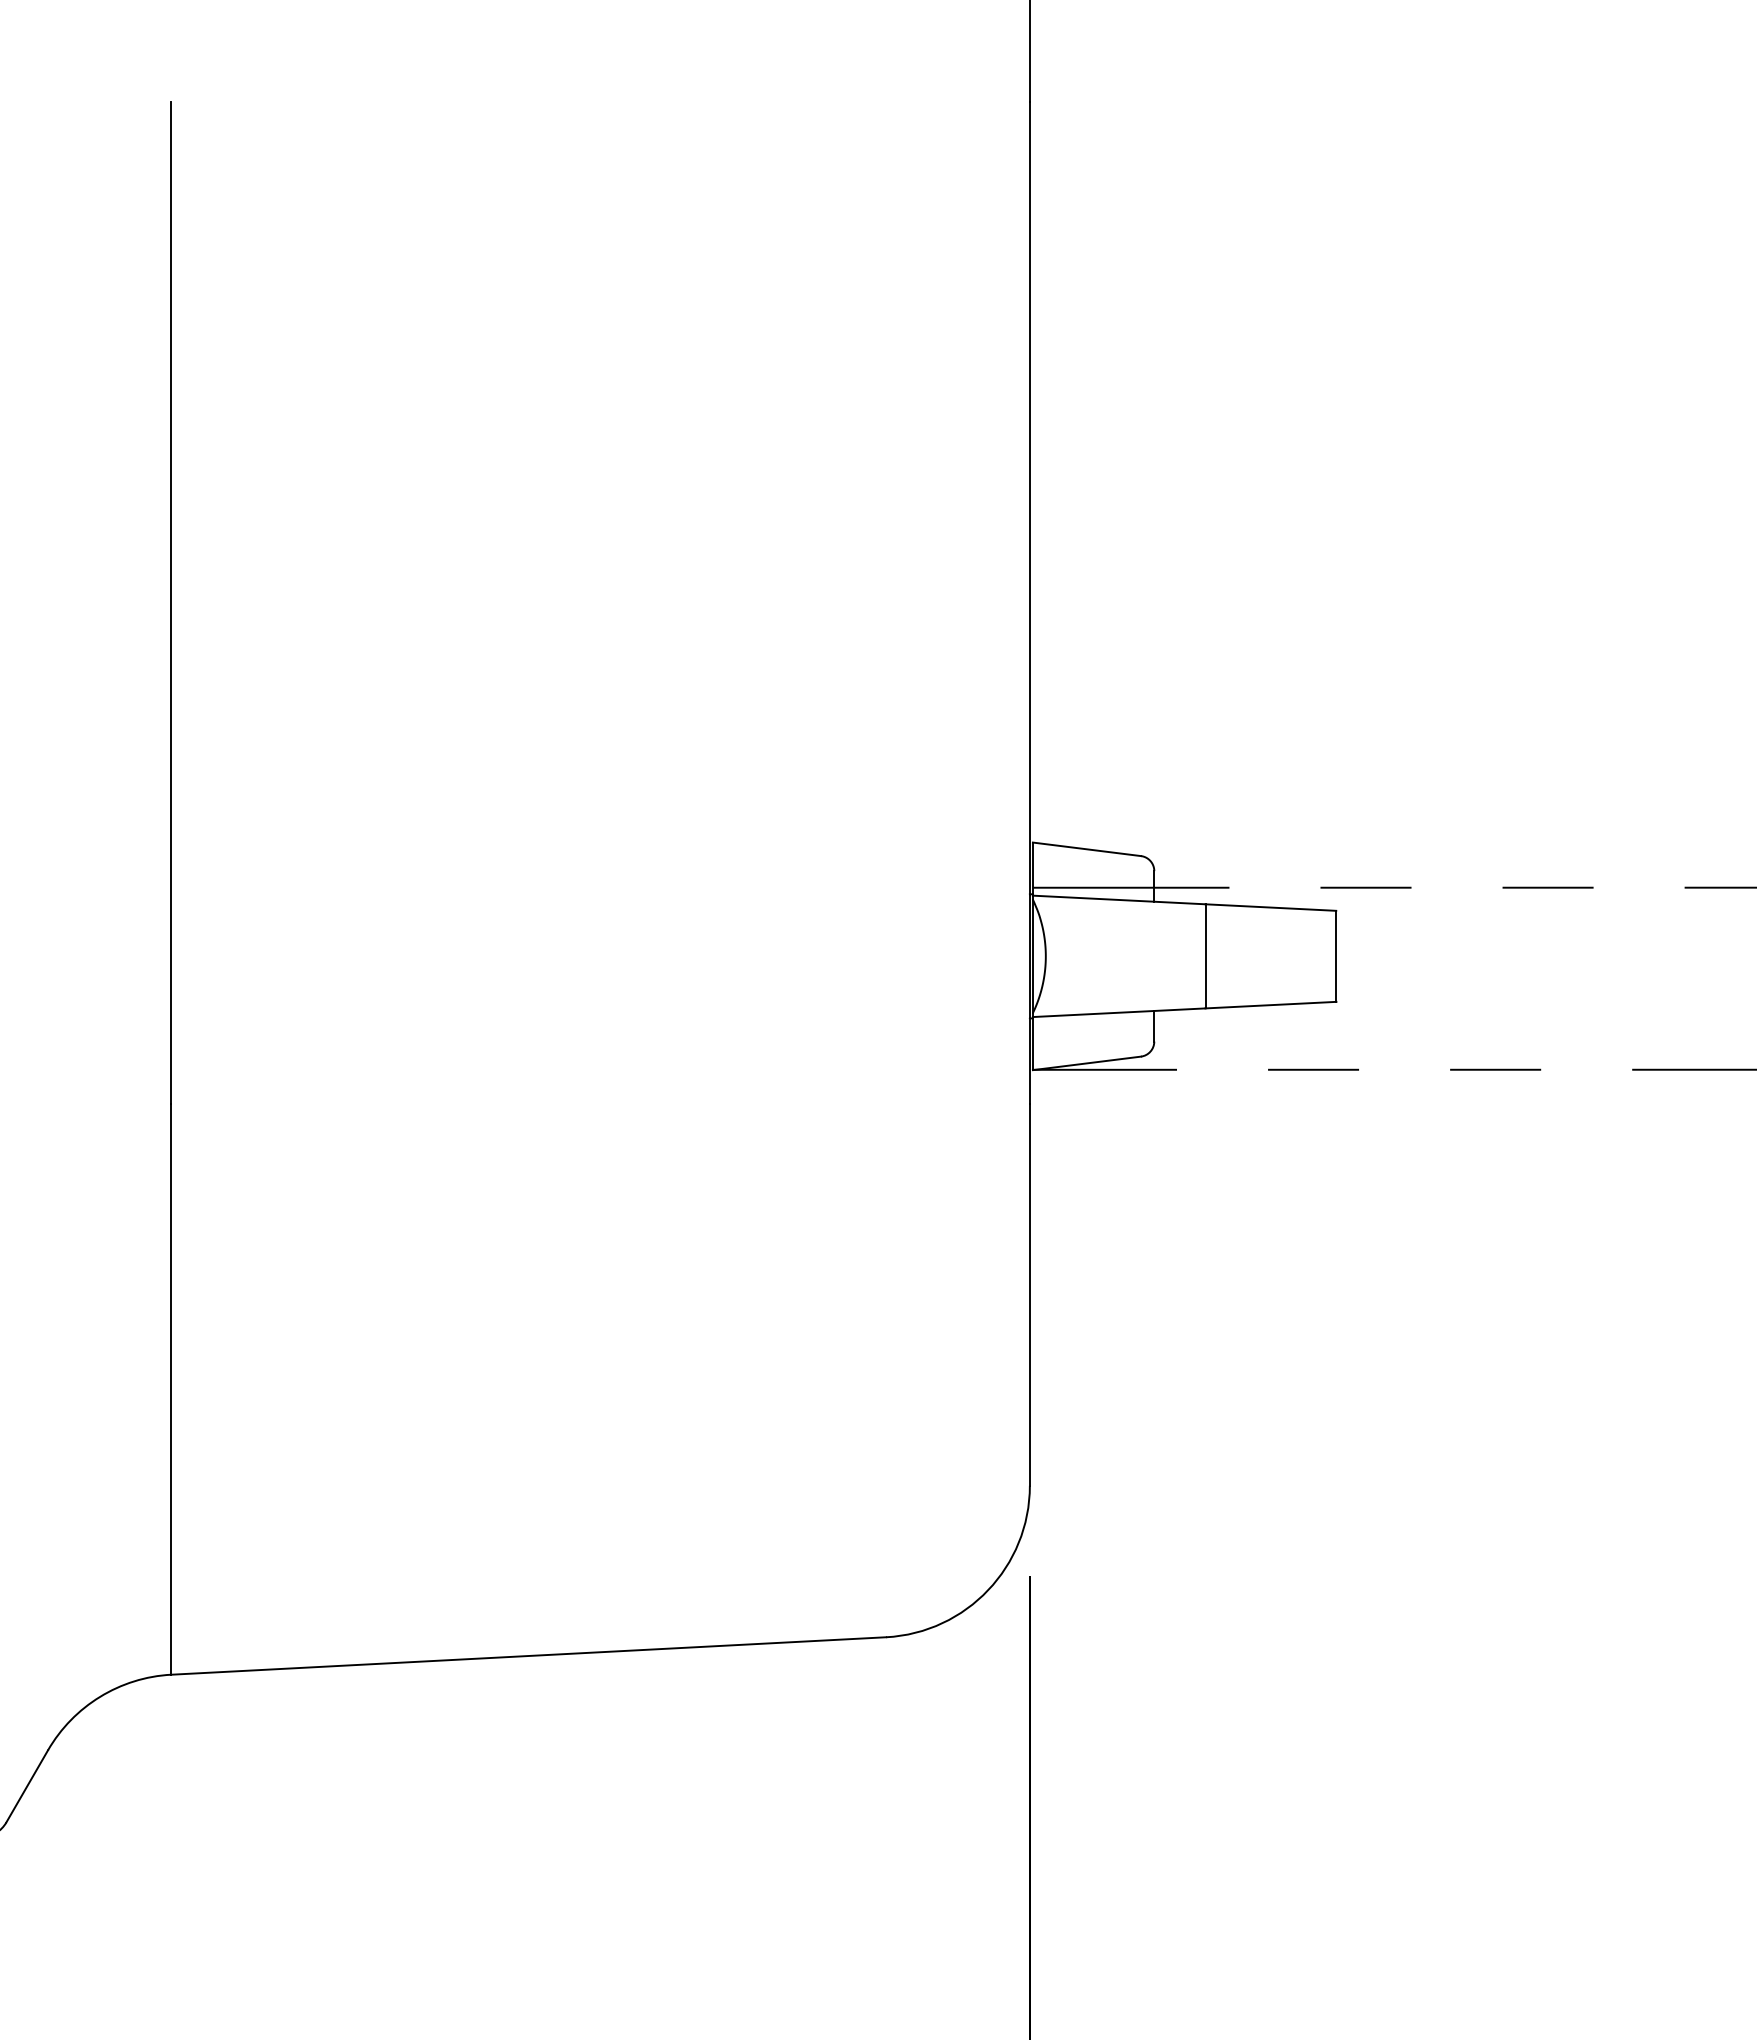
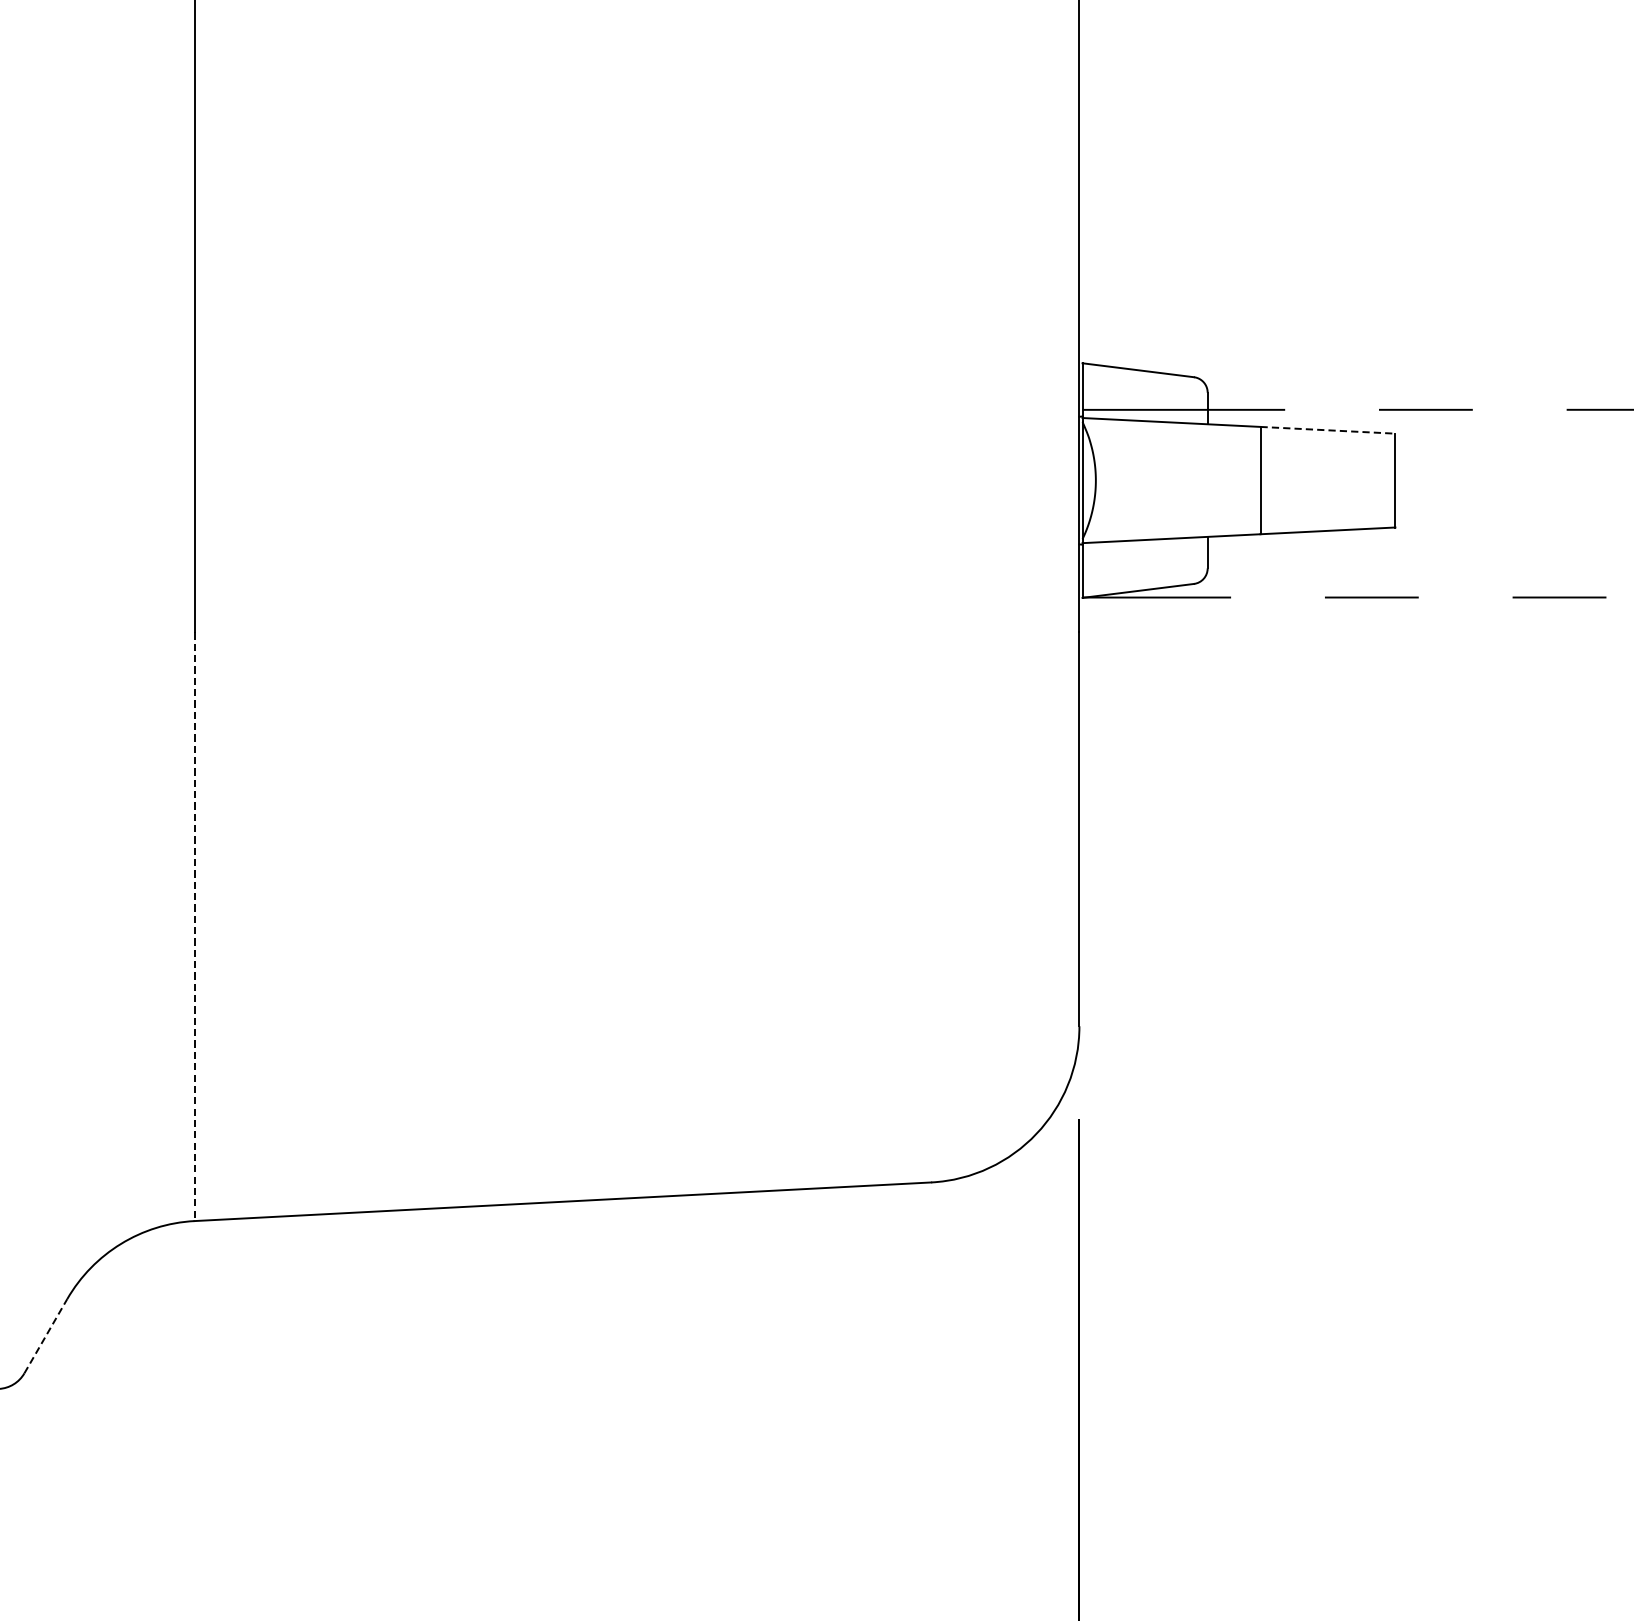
line: (1271, 907) -> (1328, 430), solid -> dashed
line: (171, 1389) -> (194, 927), solid -> dashed
line: (27, 1786) -> (46, 1336), solid -> dashed

